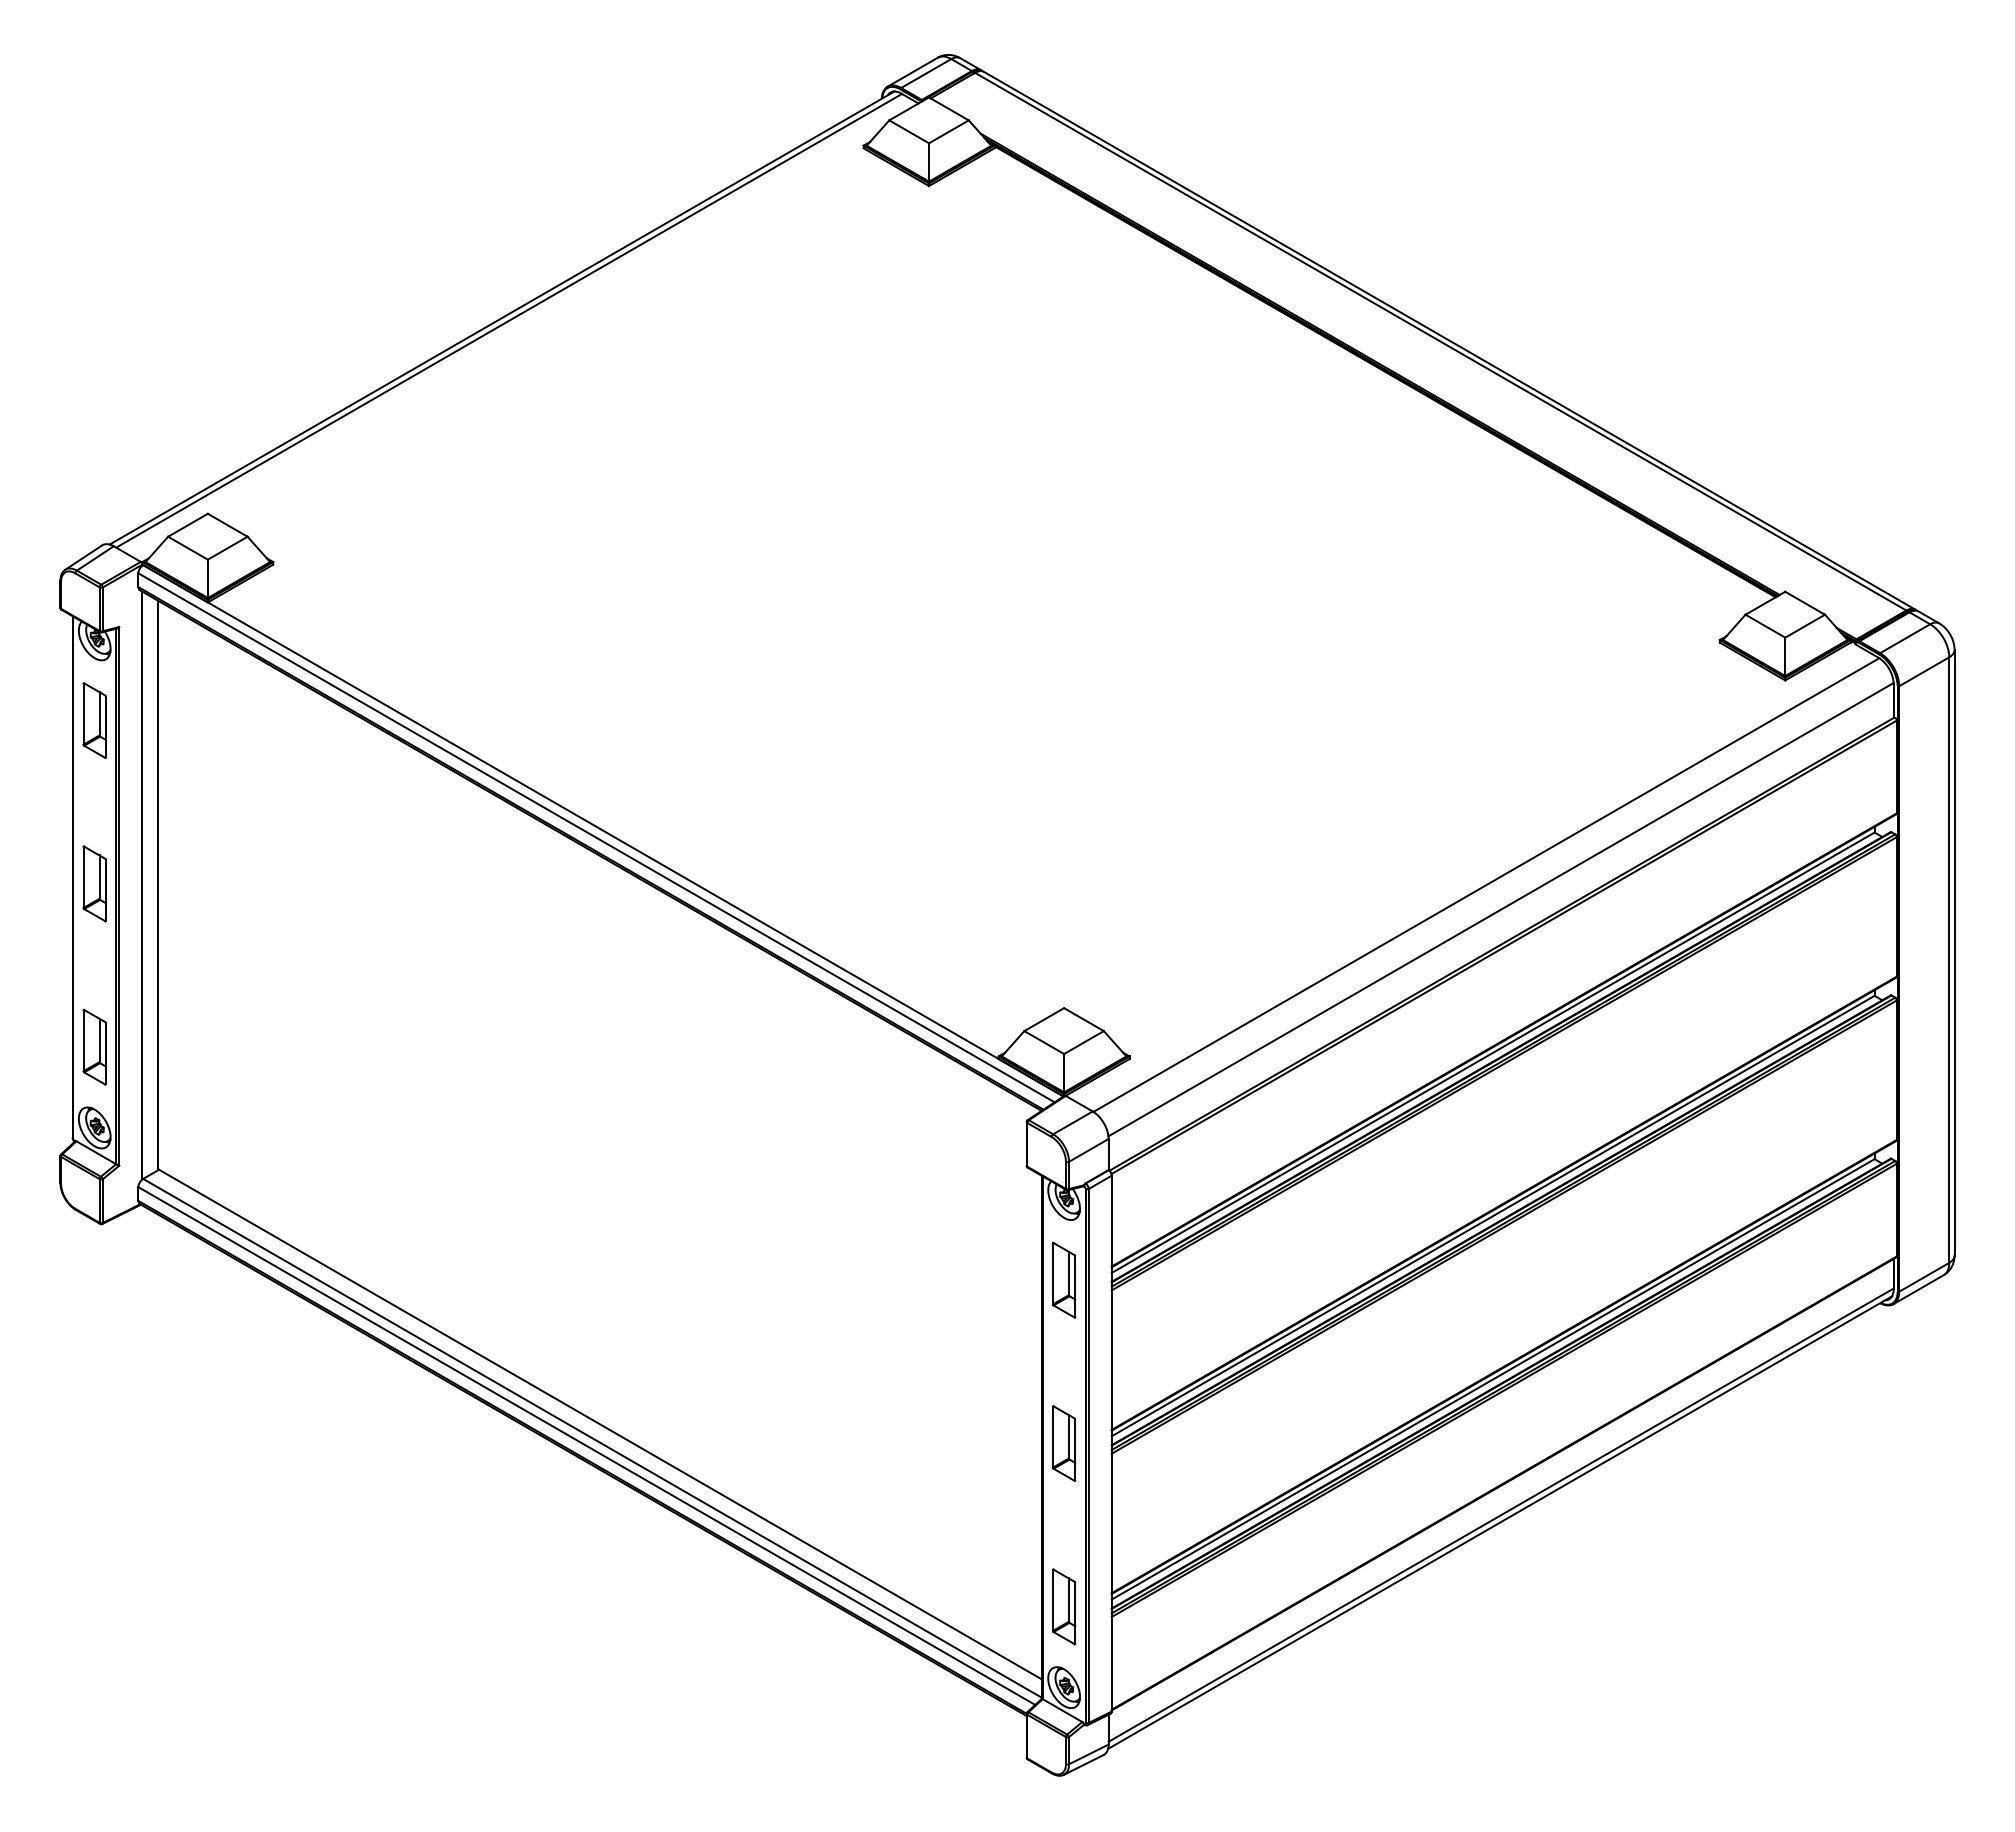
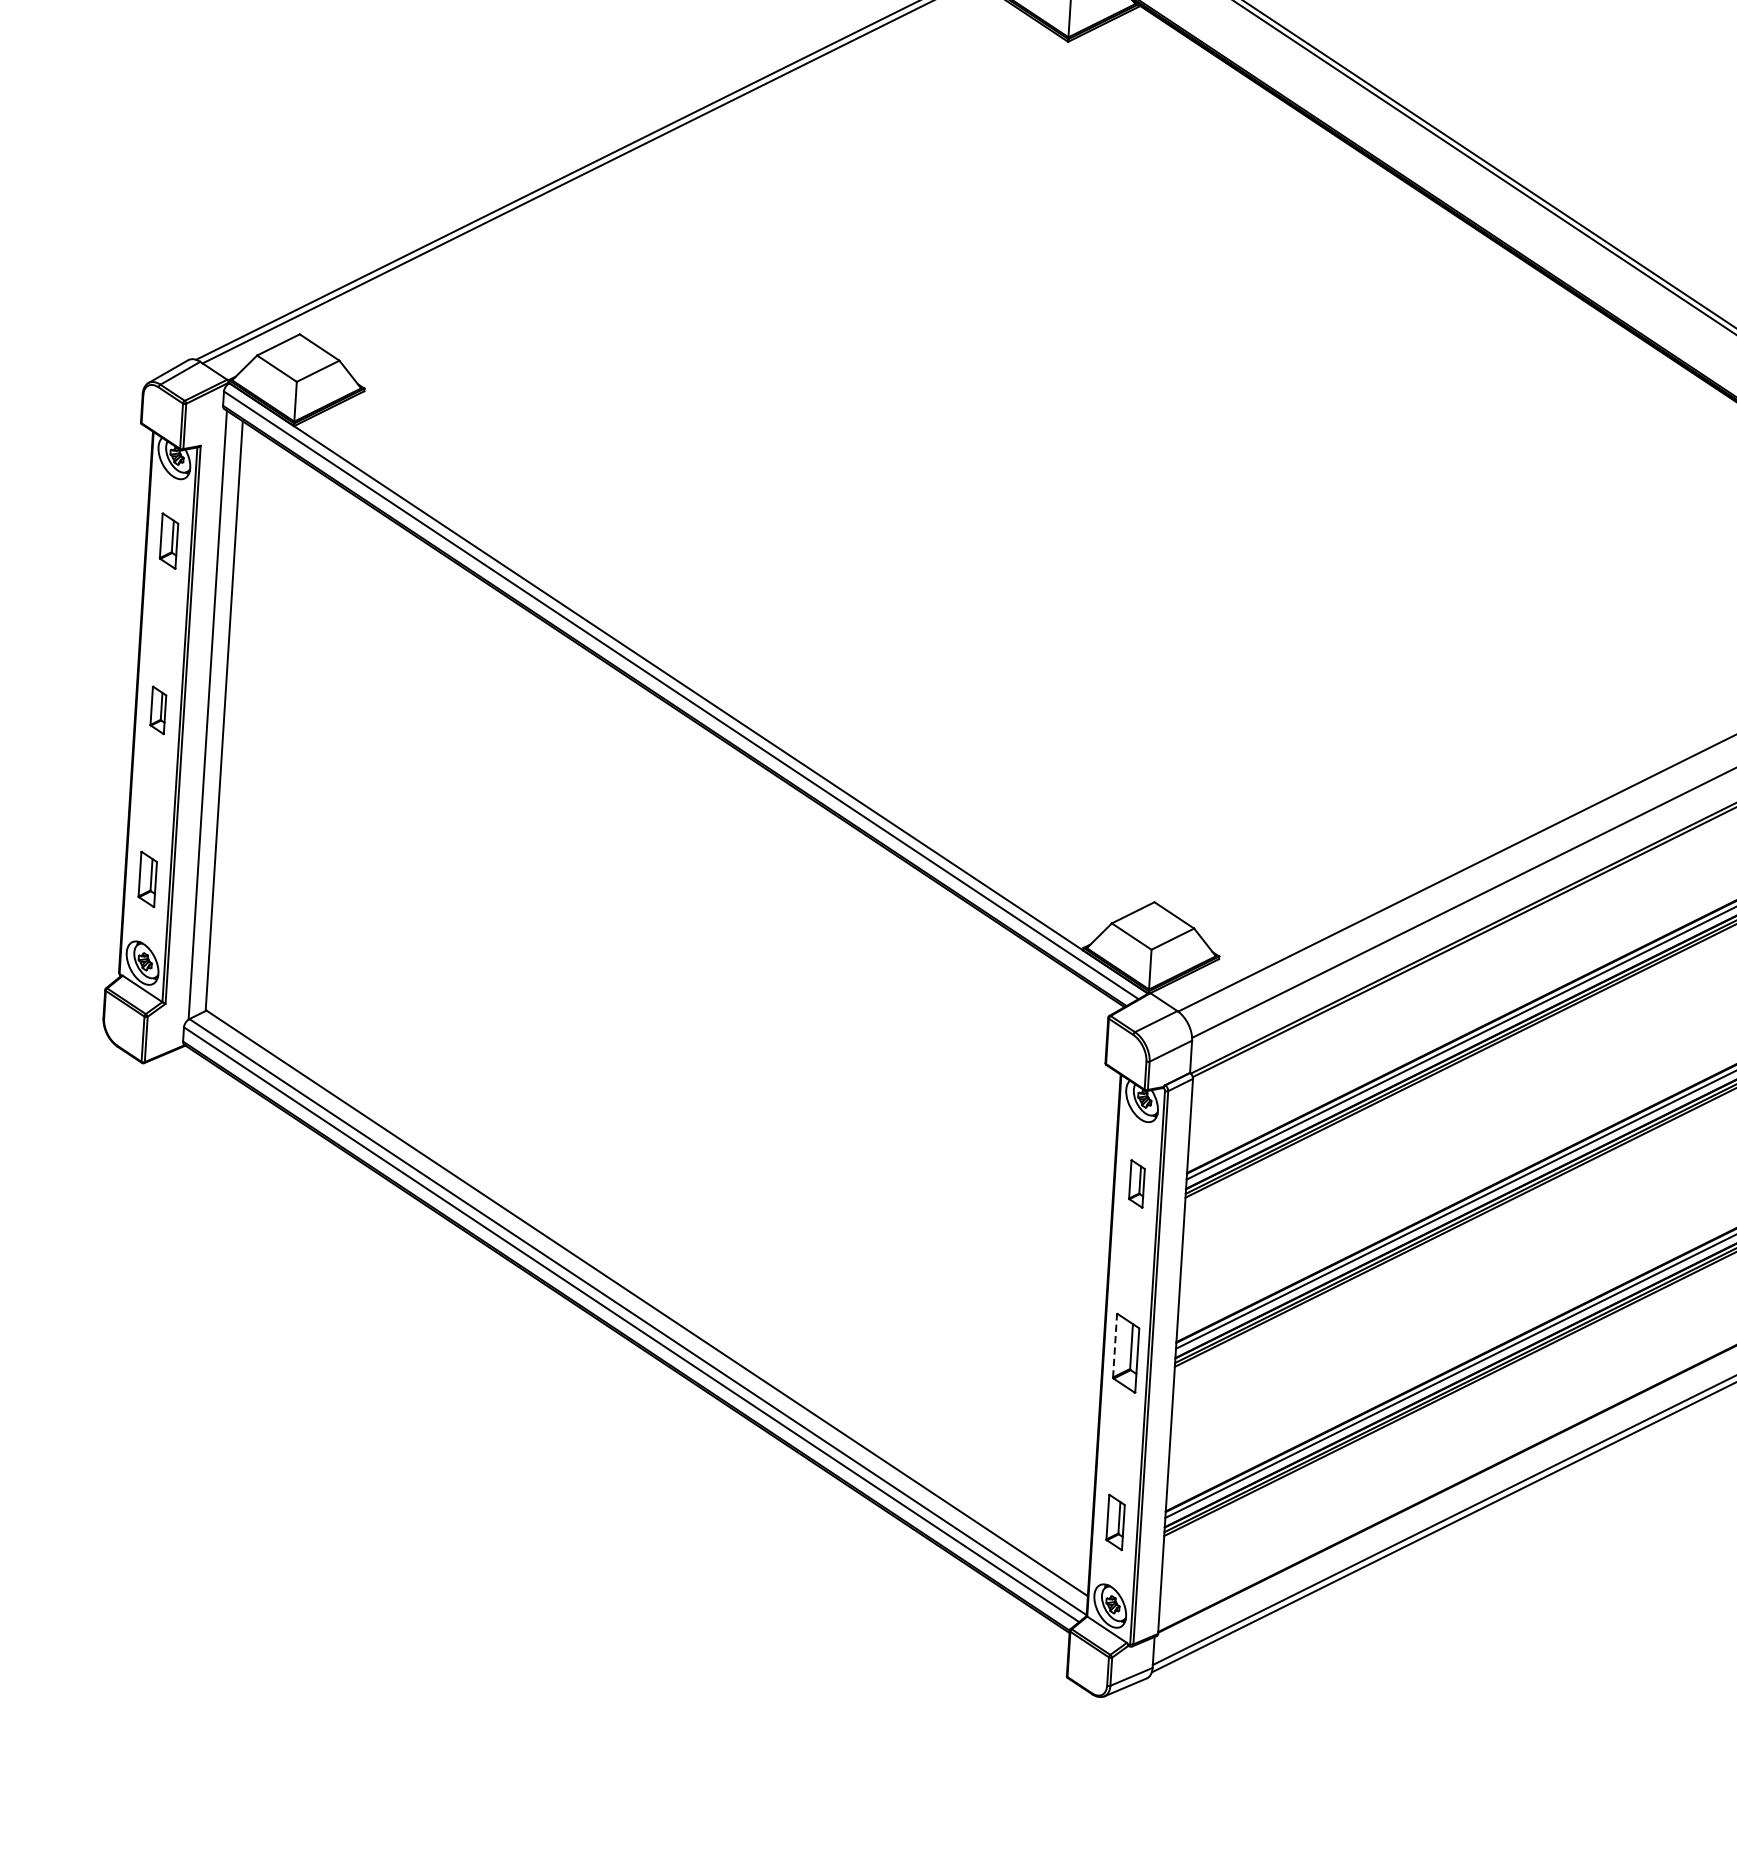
part: (94, 720) -> (168, 541), size x0.7
part: (94, 883) -> (158, 709), size x0.6
part: (94, 1046) -> (147, 878), size x0.7
part: (1064, 1279) -> (1137, 1183), size x0.6
line: (1052, 1436) -> (1114, 1345), solid -> dashed
part: (1064, 1606) -> (1115, 1522), size x0.7

